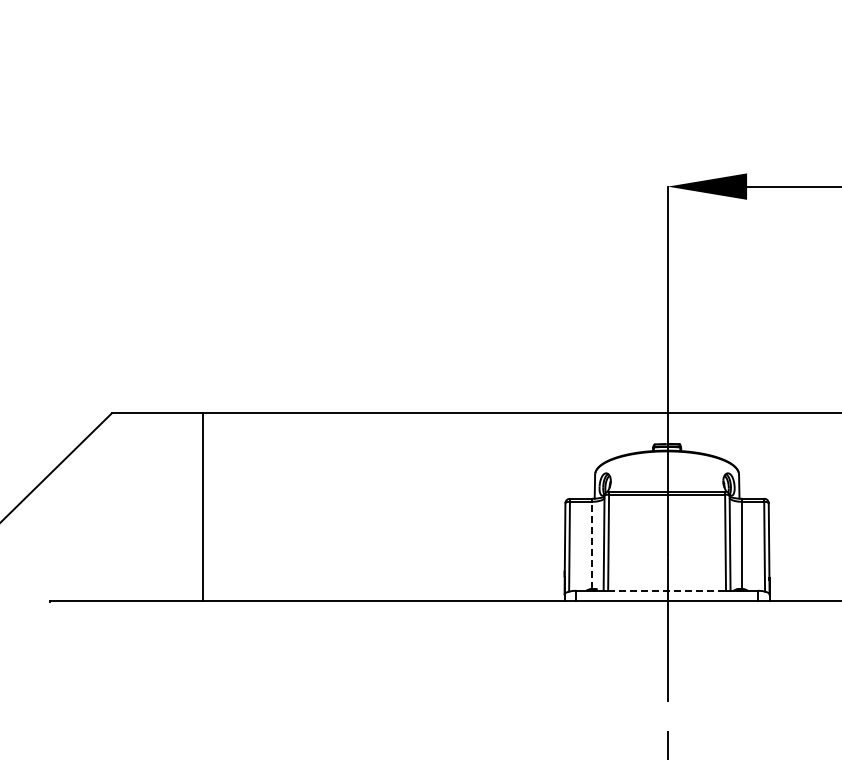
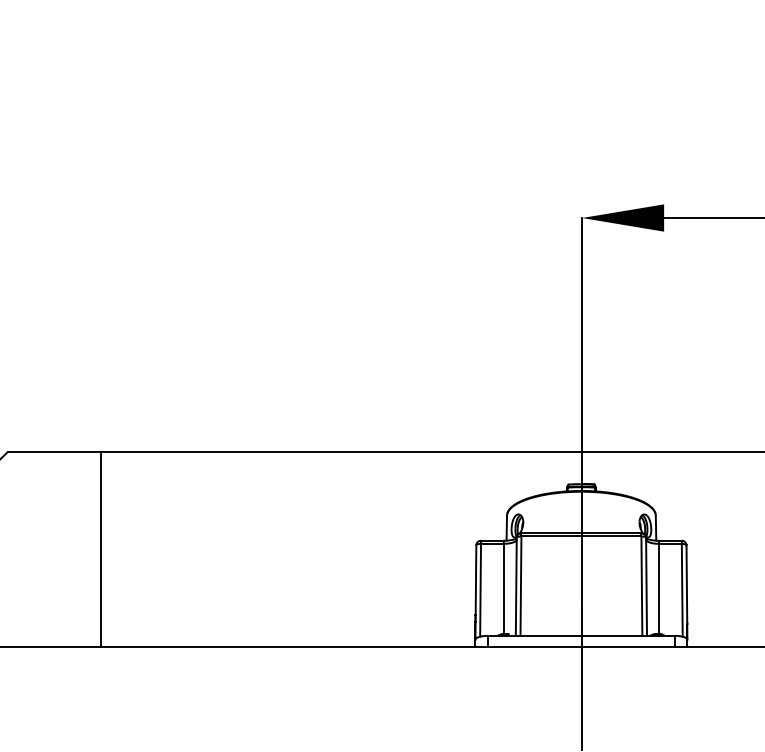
line: (591, 545) -> (503, 589), dashed -> solid
line: (667, 590) -> (581, 635), dashed -> solid

